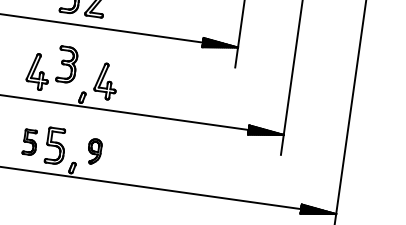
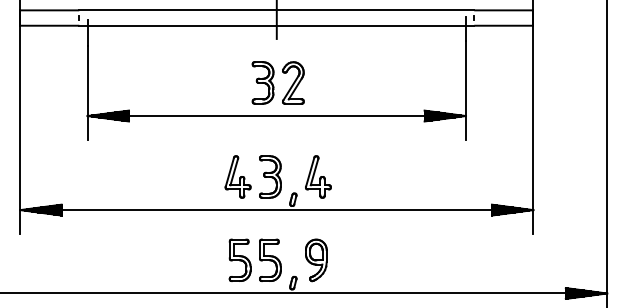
part: (67, 64) -> (270, 176), moved
part: (29, 141) -> (239, 259), size x1.43
part: (94, 151) -> (316, 260), size x1.43

